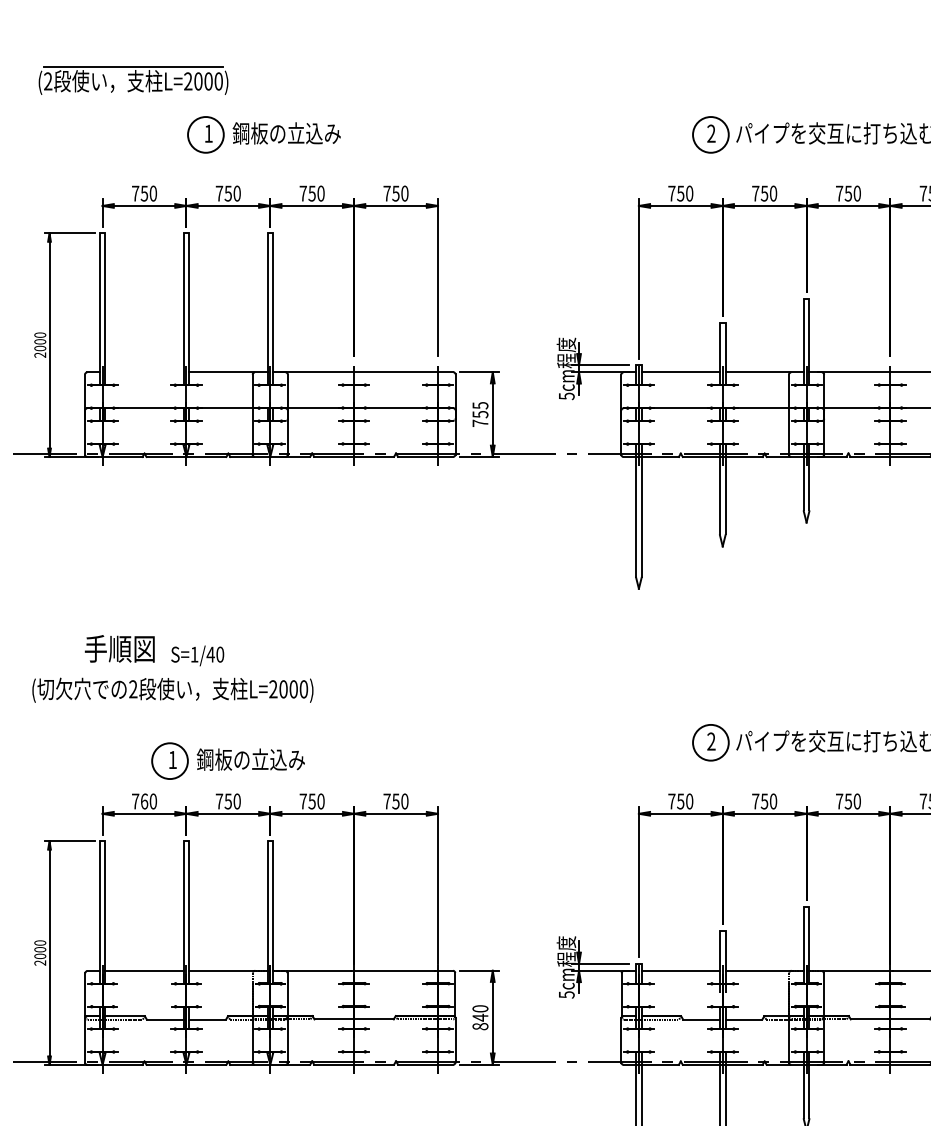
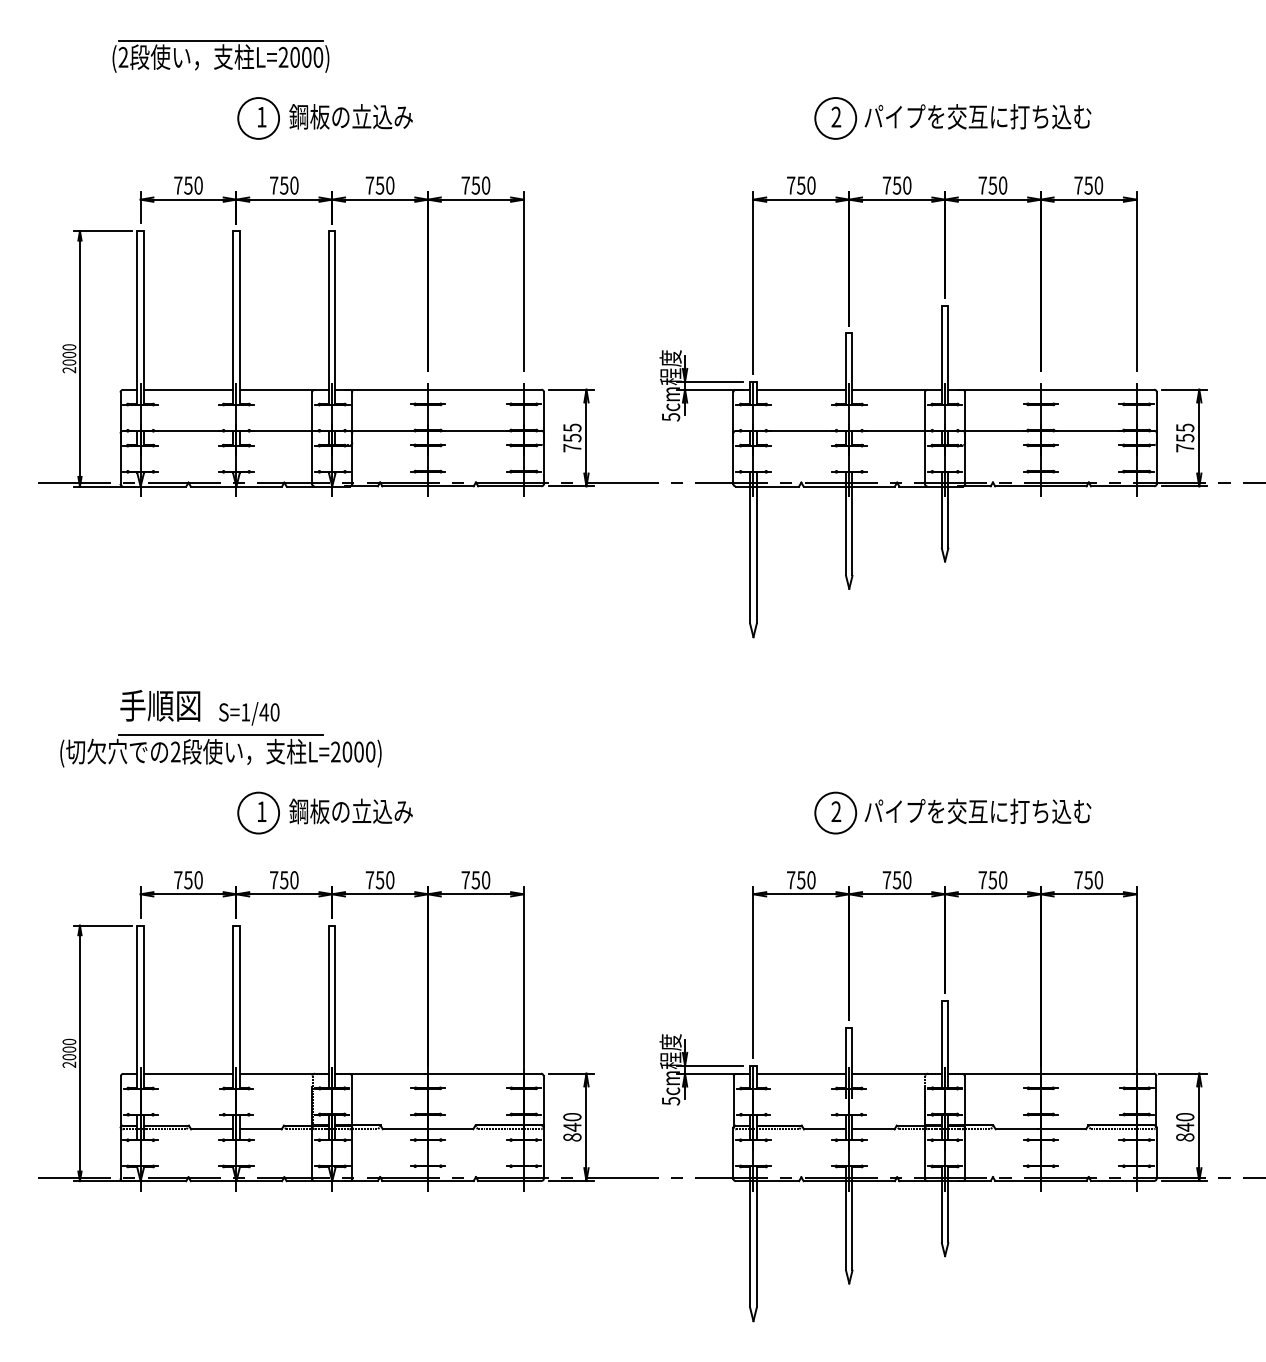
part: (133, 80) -> (220, 56), moved
line: (144, 372) -> (188, 389), added
line: (172, 674) -> (220, 735), added
part: (227, 760) -> (324, 812), moved
text: (144, 801) -> (188, 880), 760 -> 750

